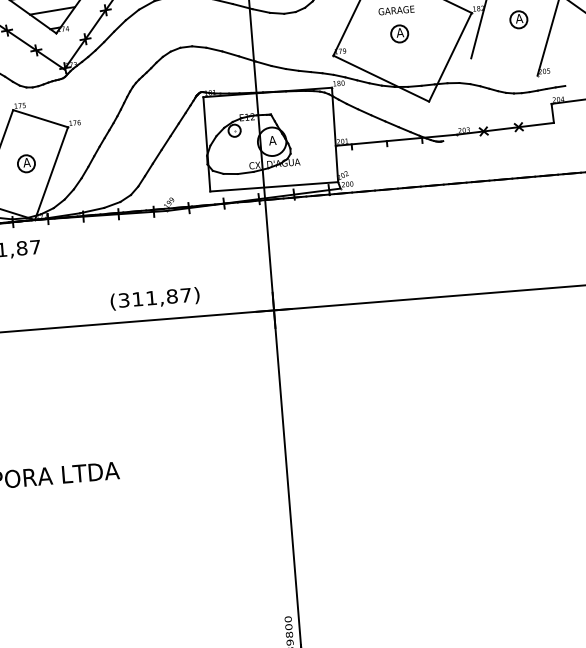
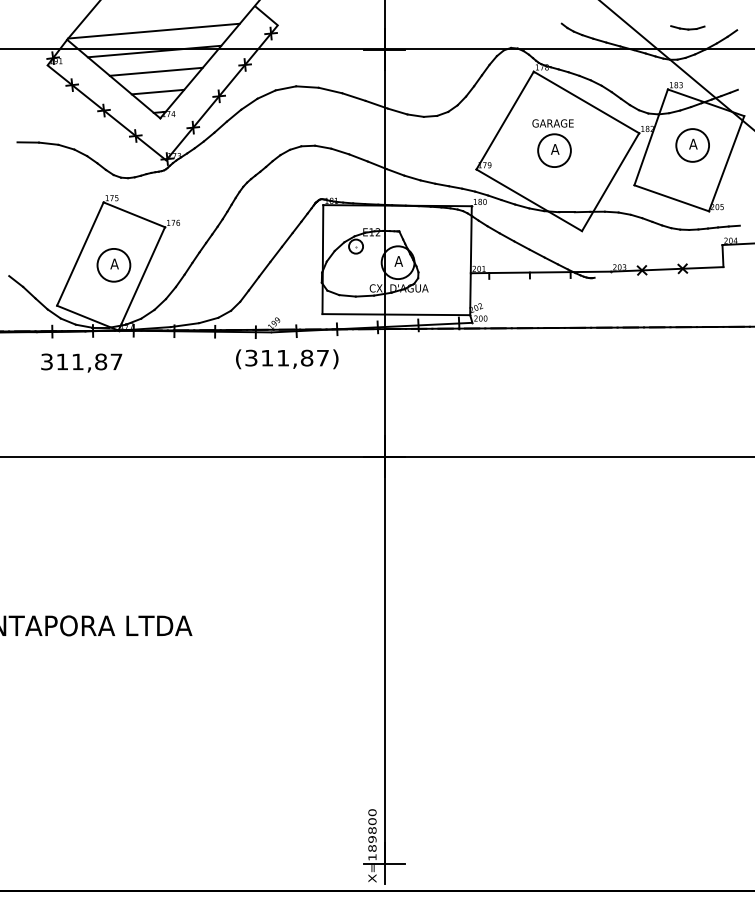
circle: (518, 19) -> (692, 145), size x1.67
circle: (399, 33) -> (554, 150), size x1.67
line: (504, 67) -> (671, 198), added
circle: (26, 163) -> (113, 264), size x1.67
text: (155, 299) -> (287, 359), moved

